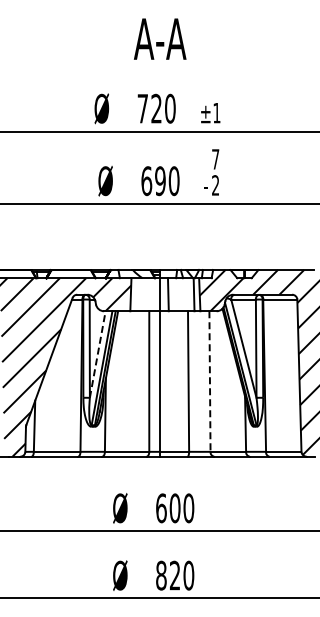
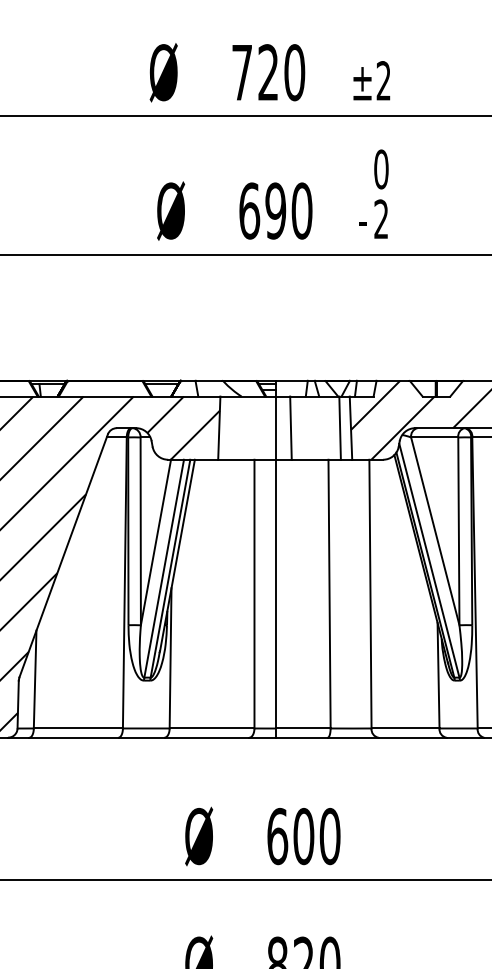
text: (216, 112) -> (382, 79), ±1 -> ±2
text: (215, 159) -> (381, 169), 7 -> 0
line: (97, 354) -> (155, 542), dashed -> solid
line: (209, 382) -> (369, 595), dashed -> solid

